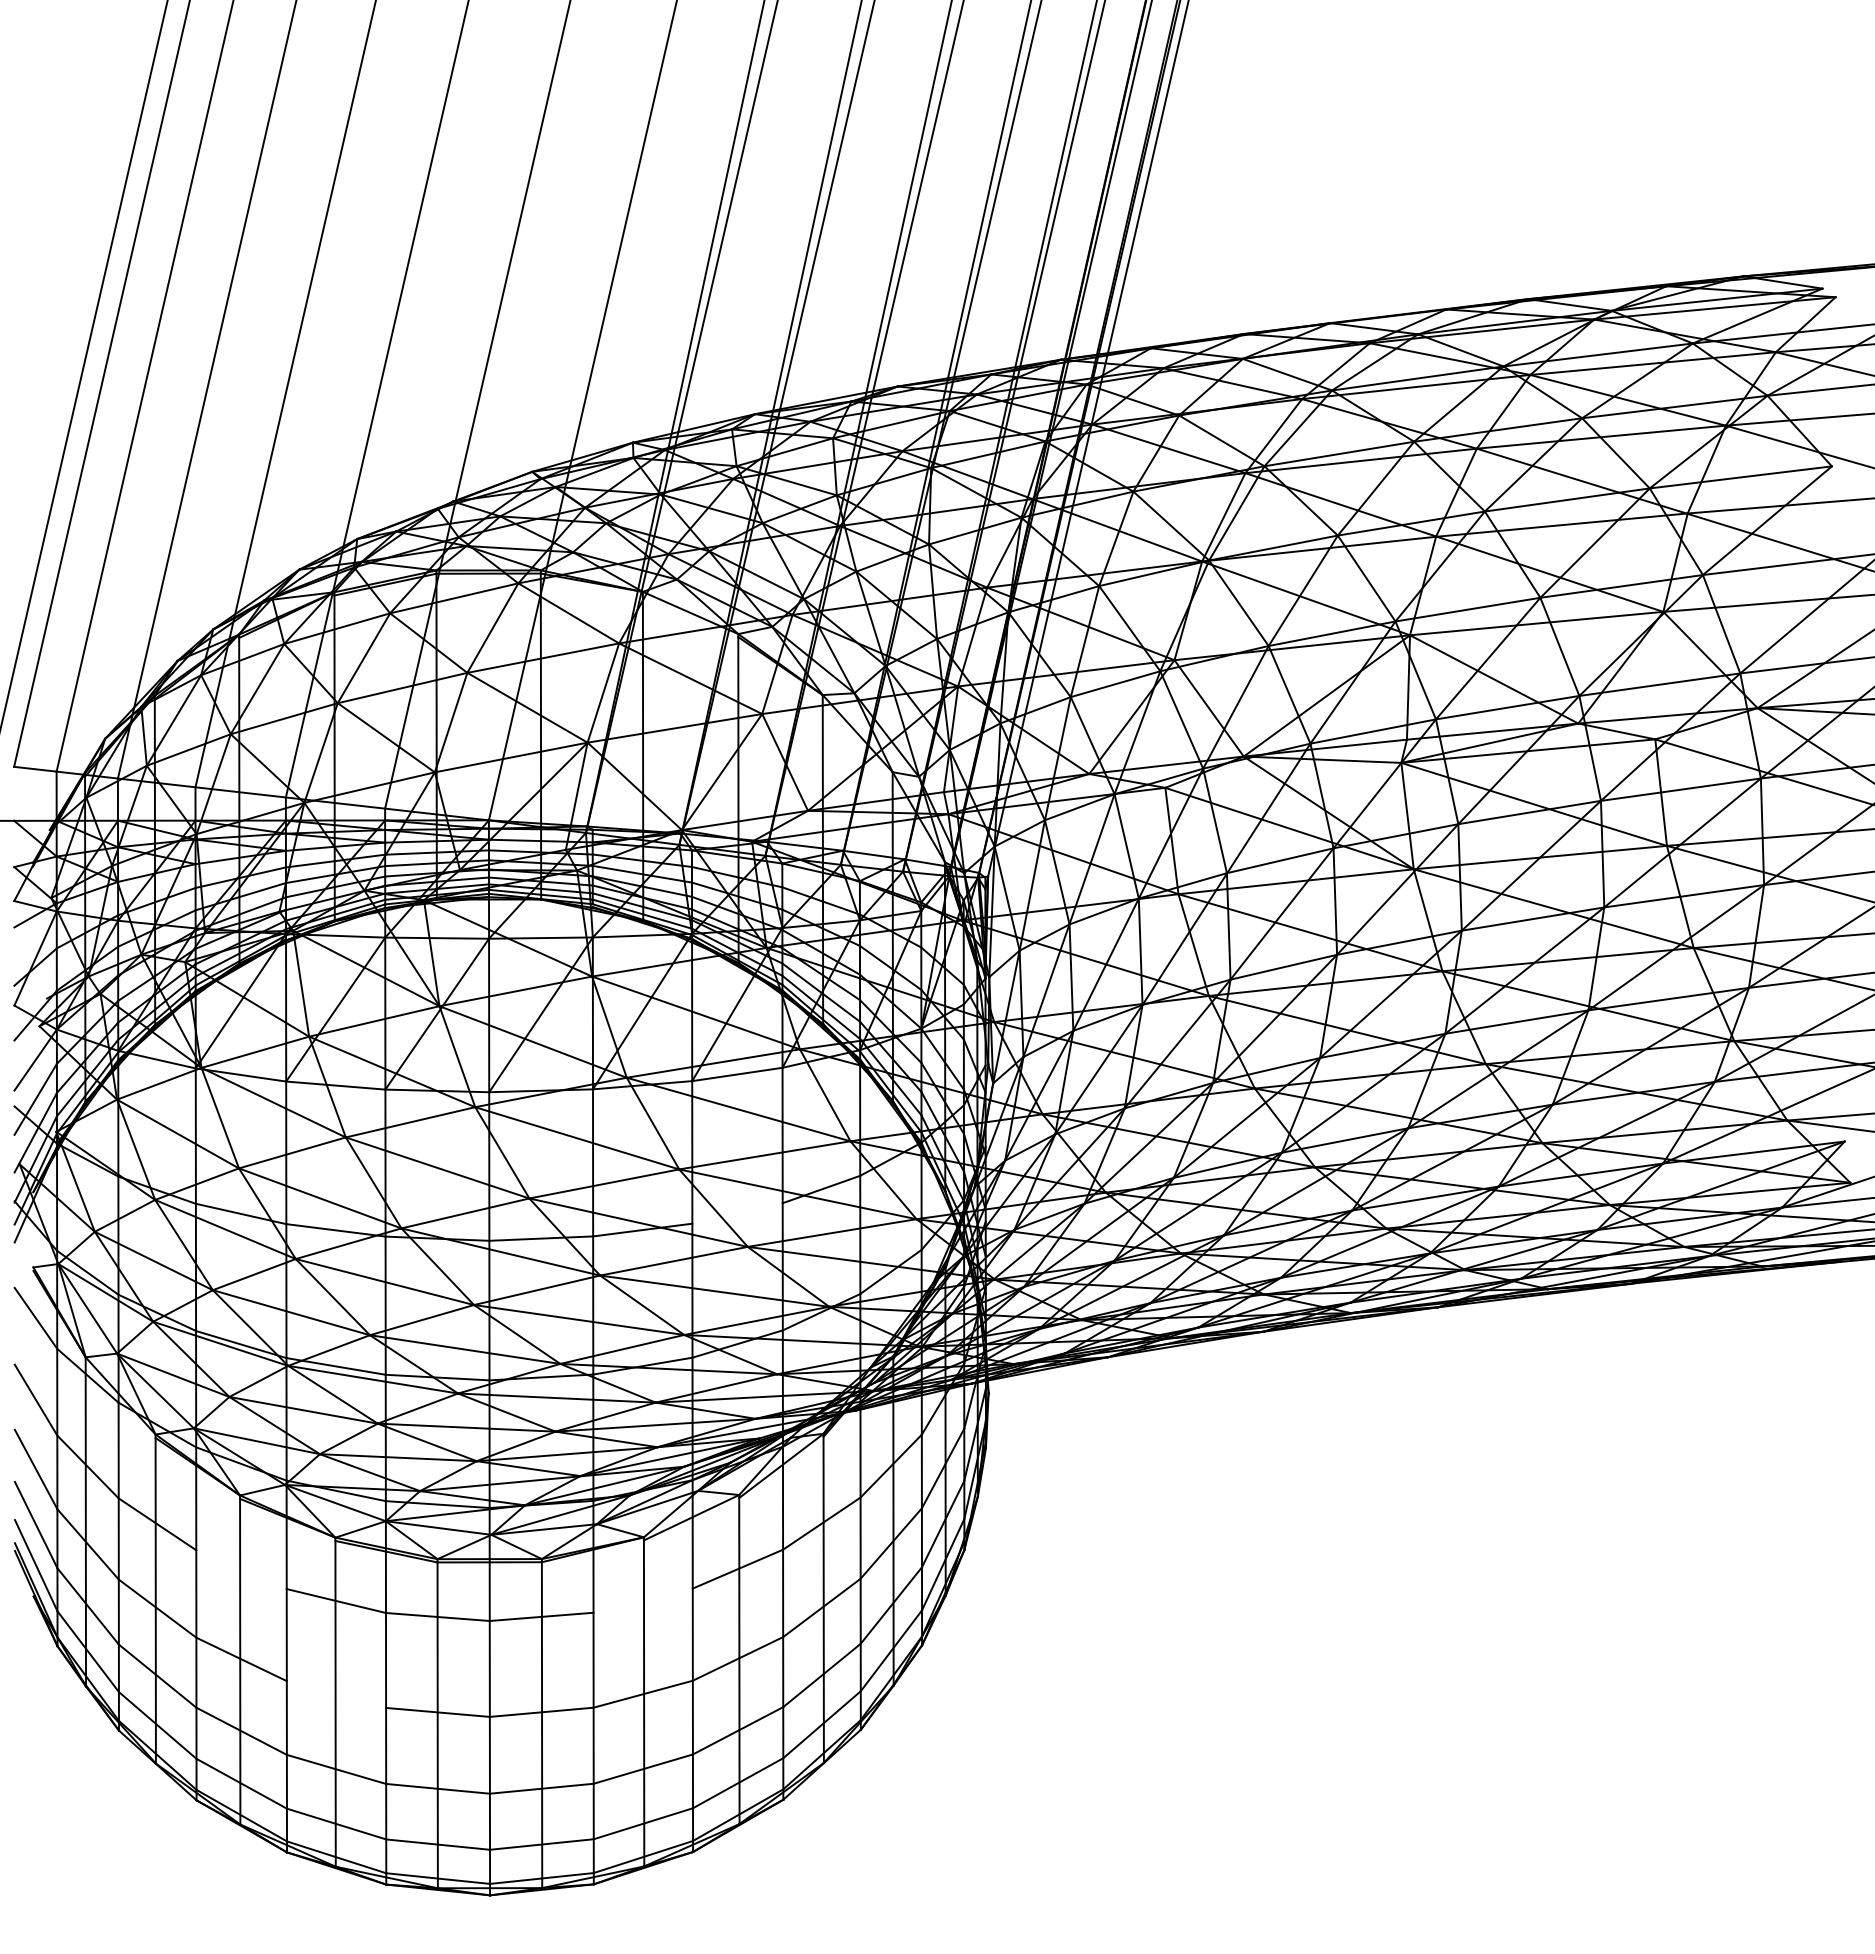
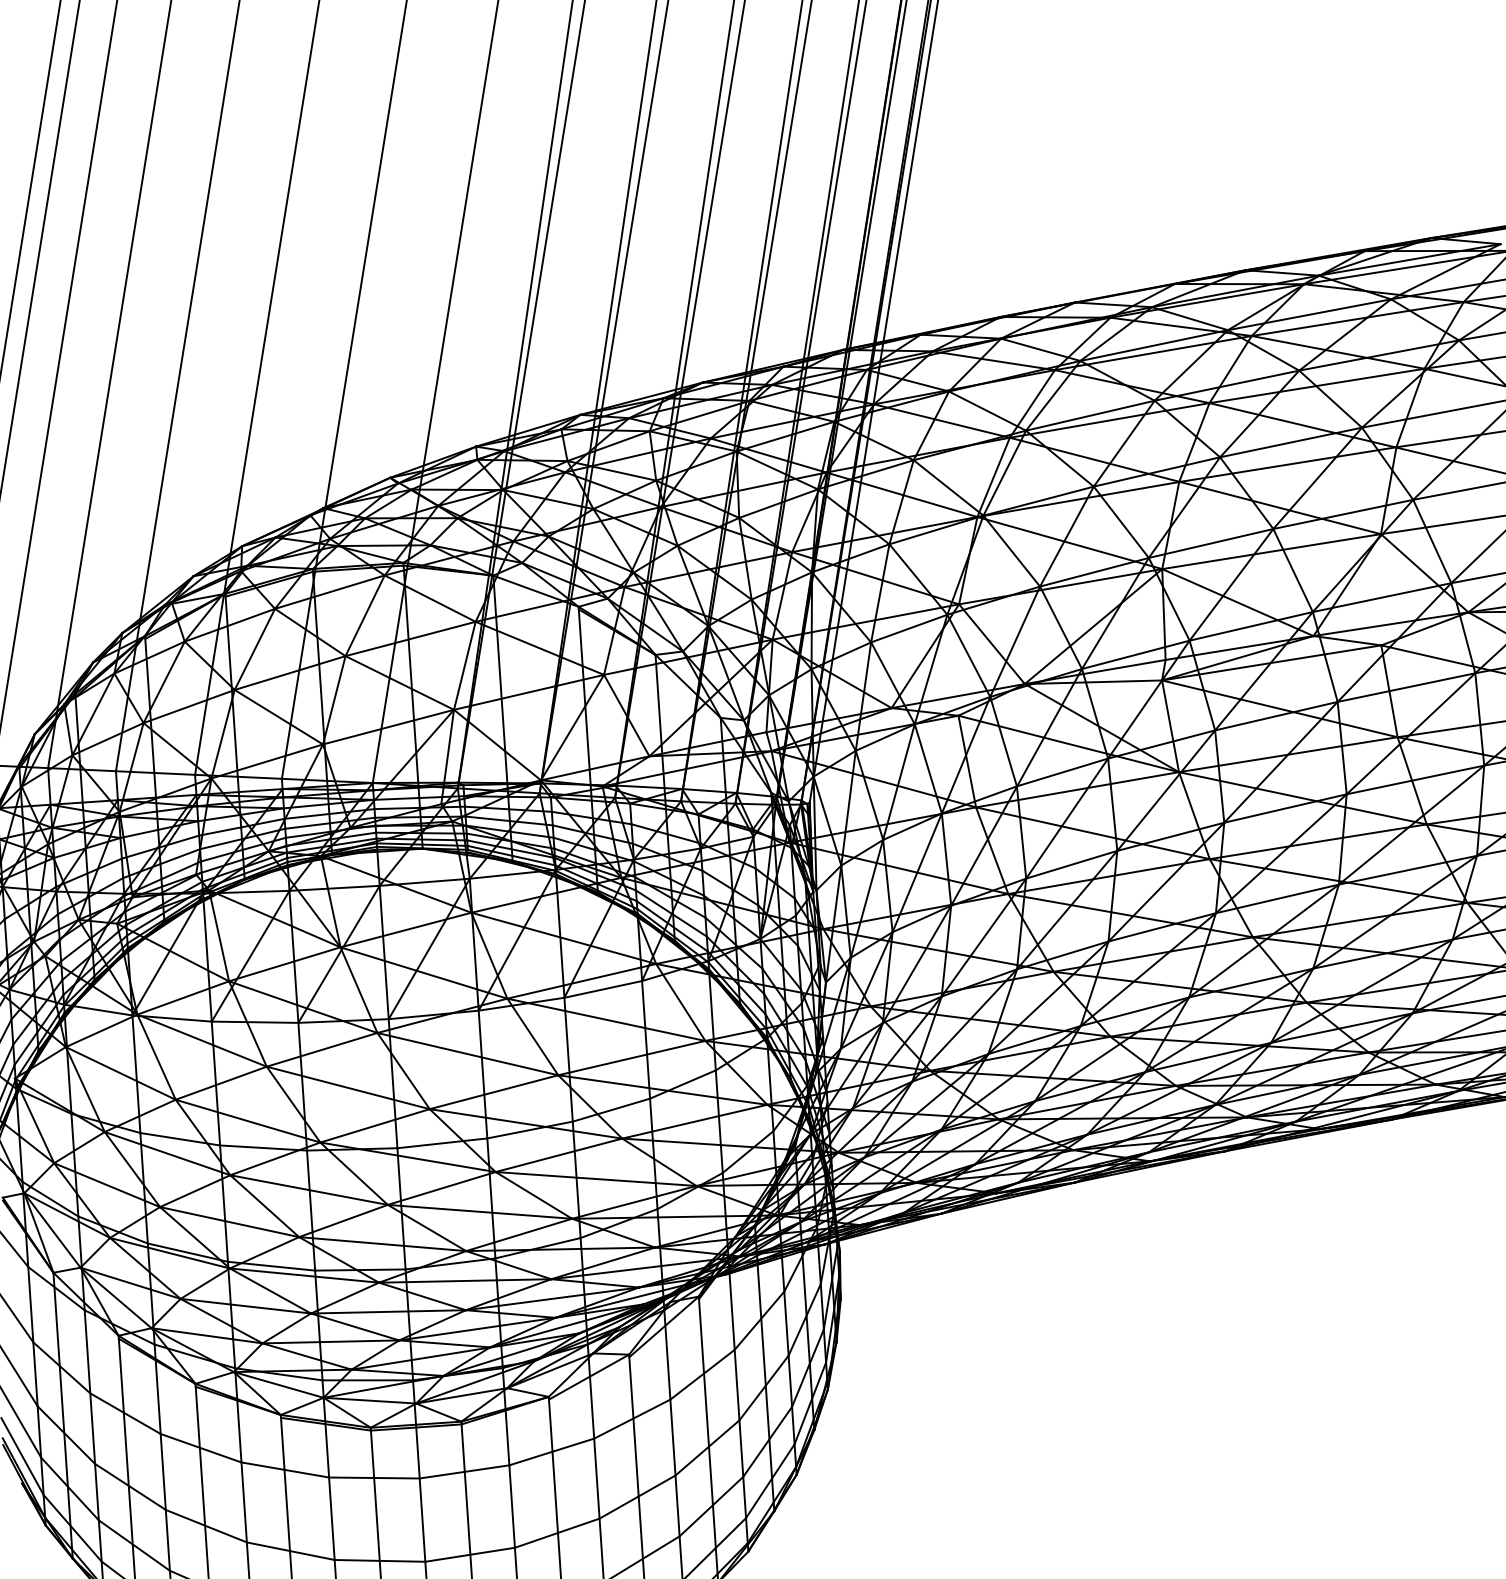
line: (737, 1213) -> (611, 1110), added
line: (241, 1569) -> (201, 1448), added
line: (642, 1600) -> (551, 1451), added
line: (336, 1694) -> (290, 1551), added

